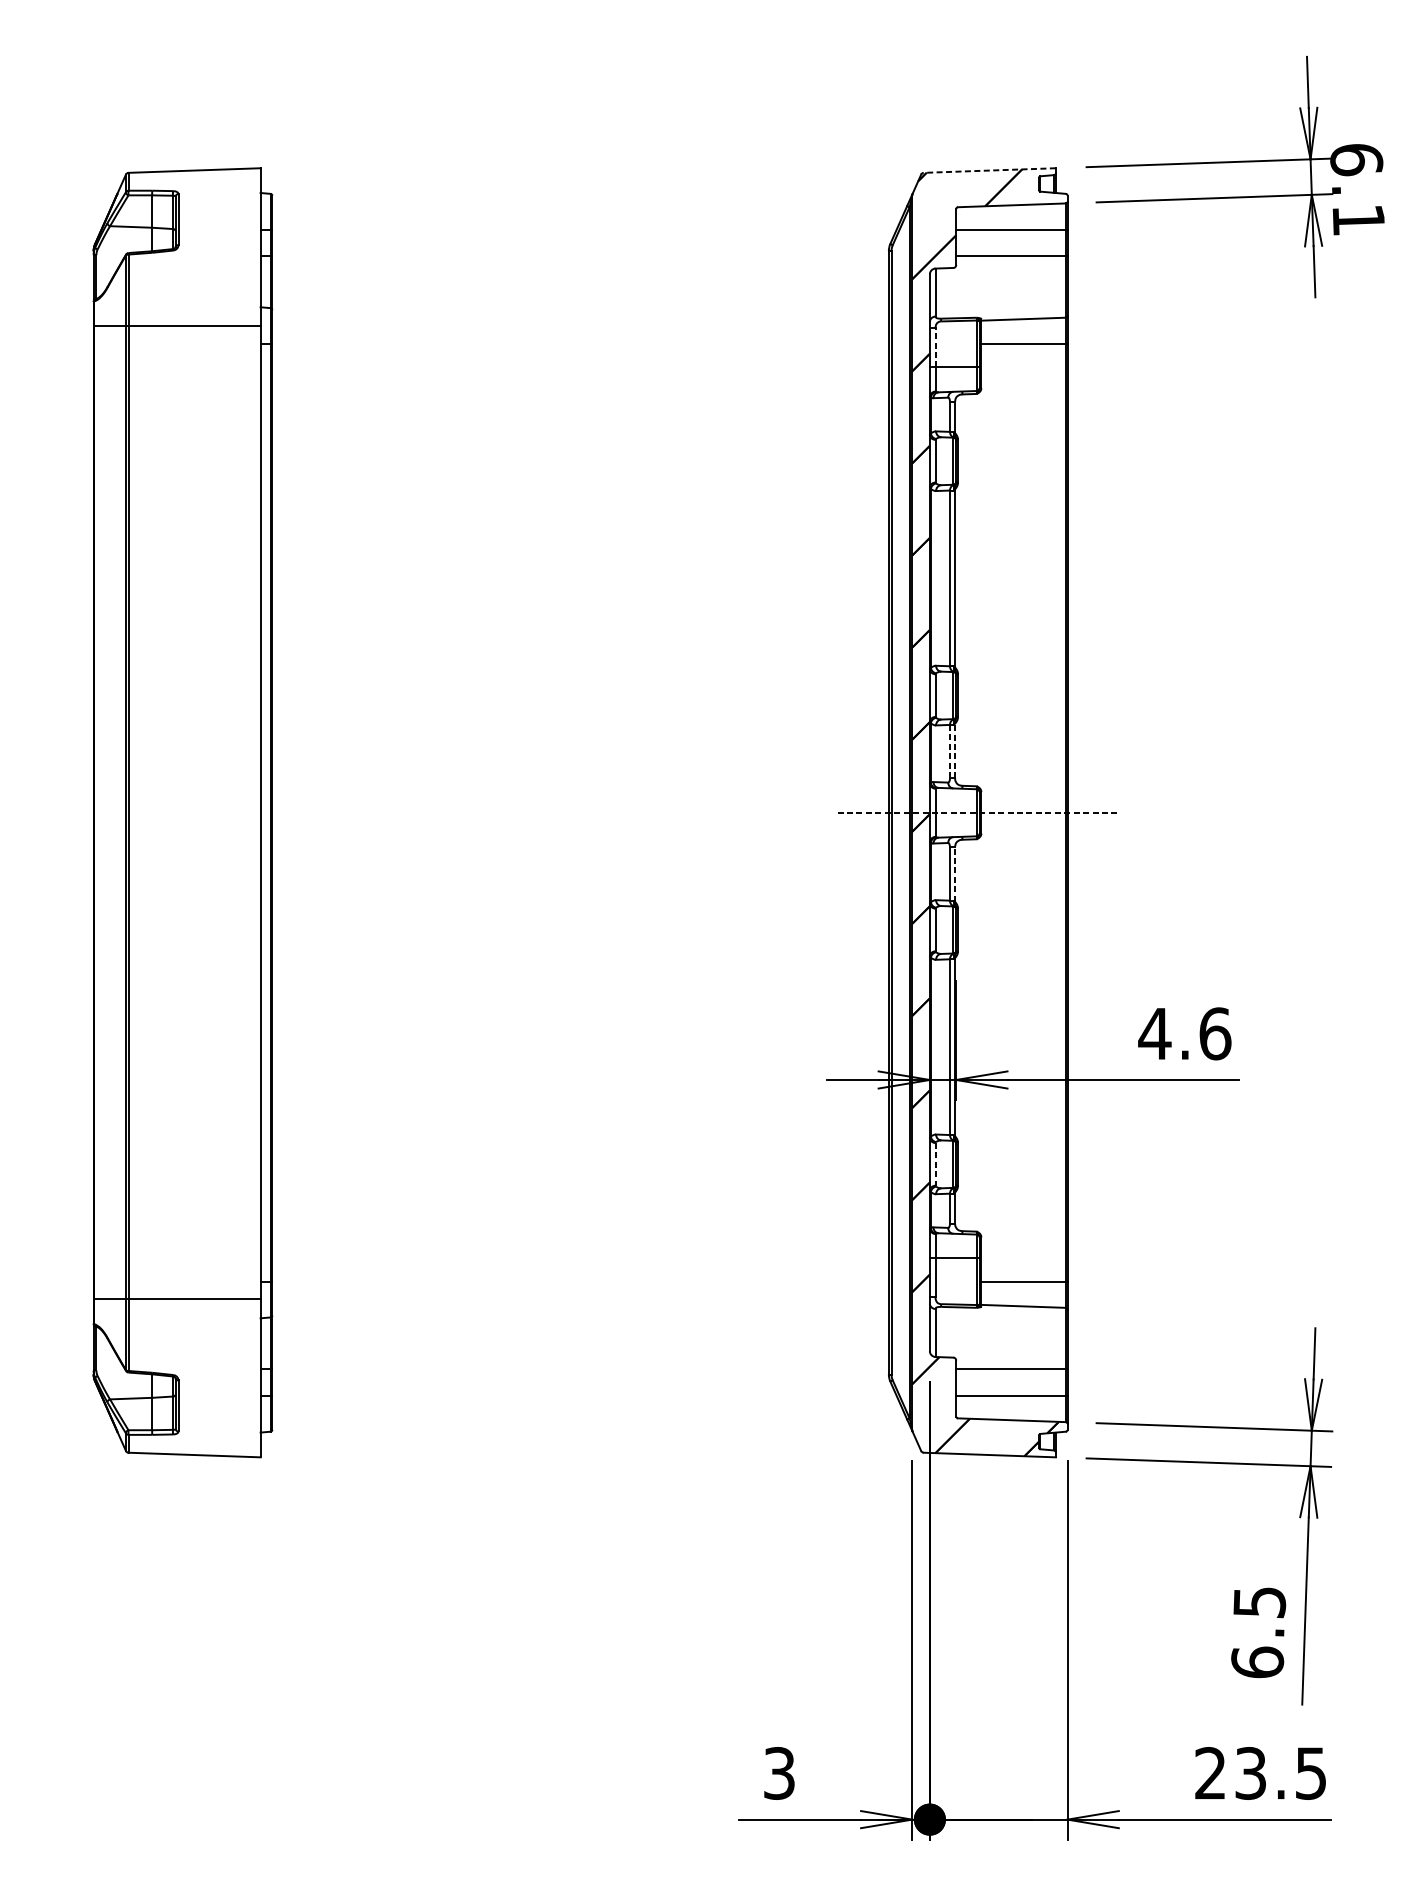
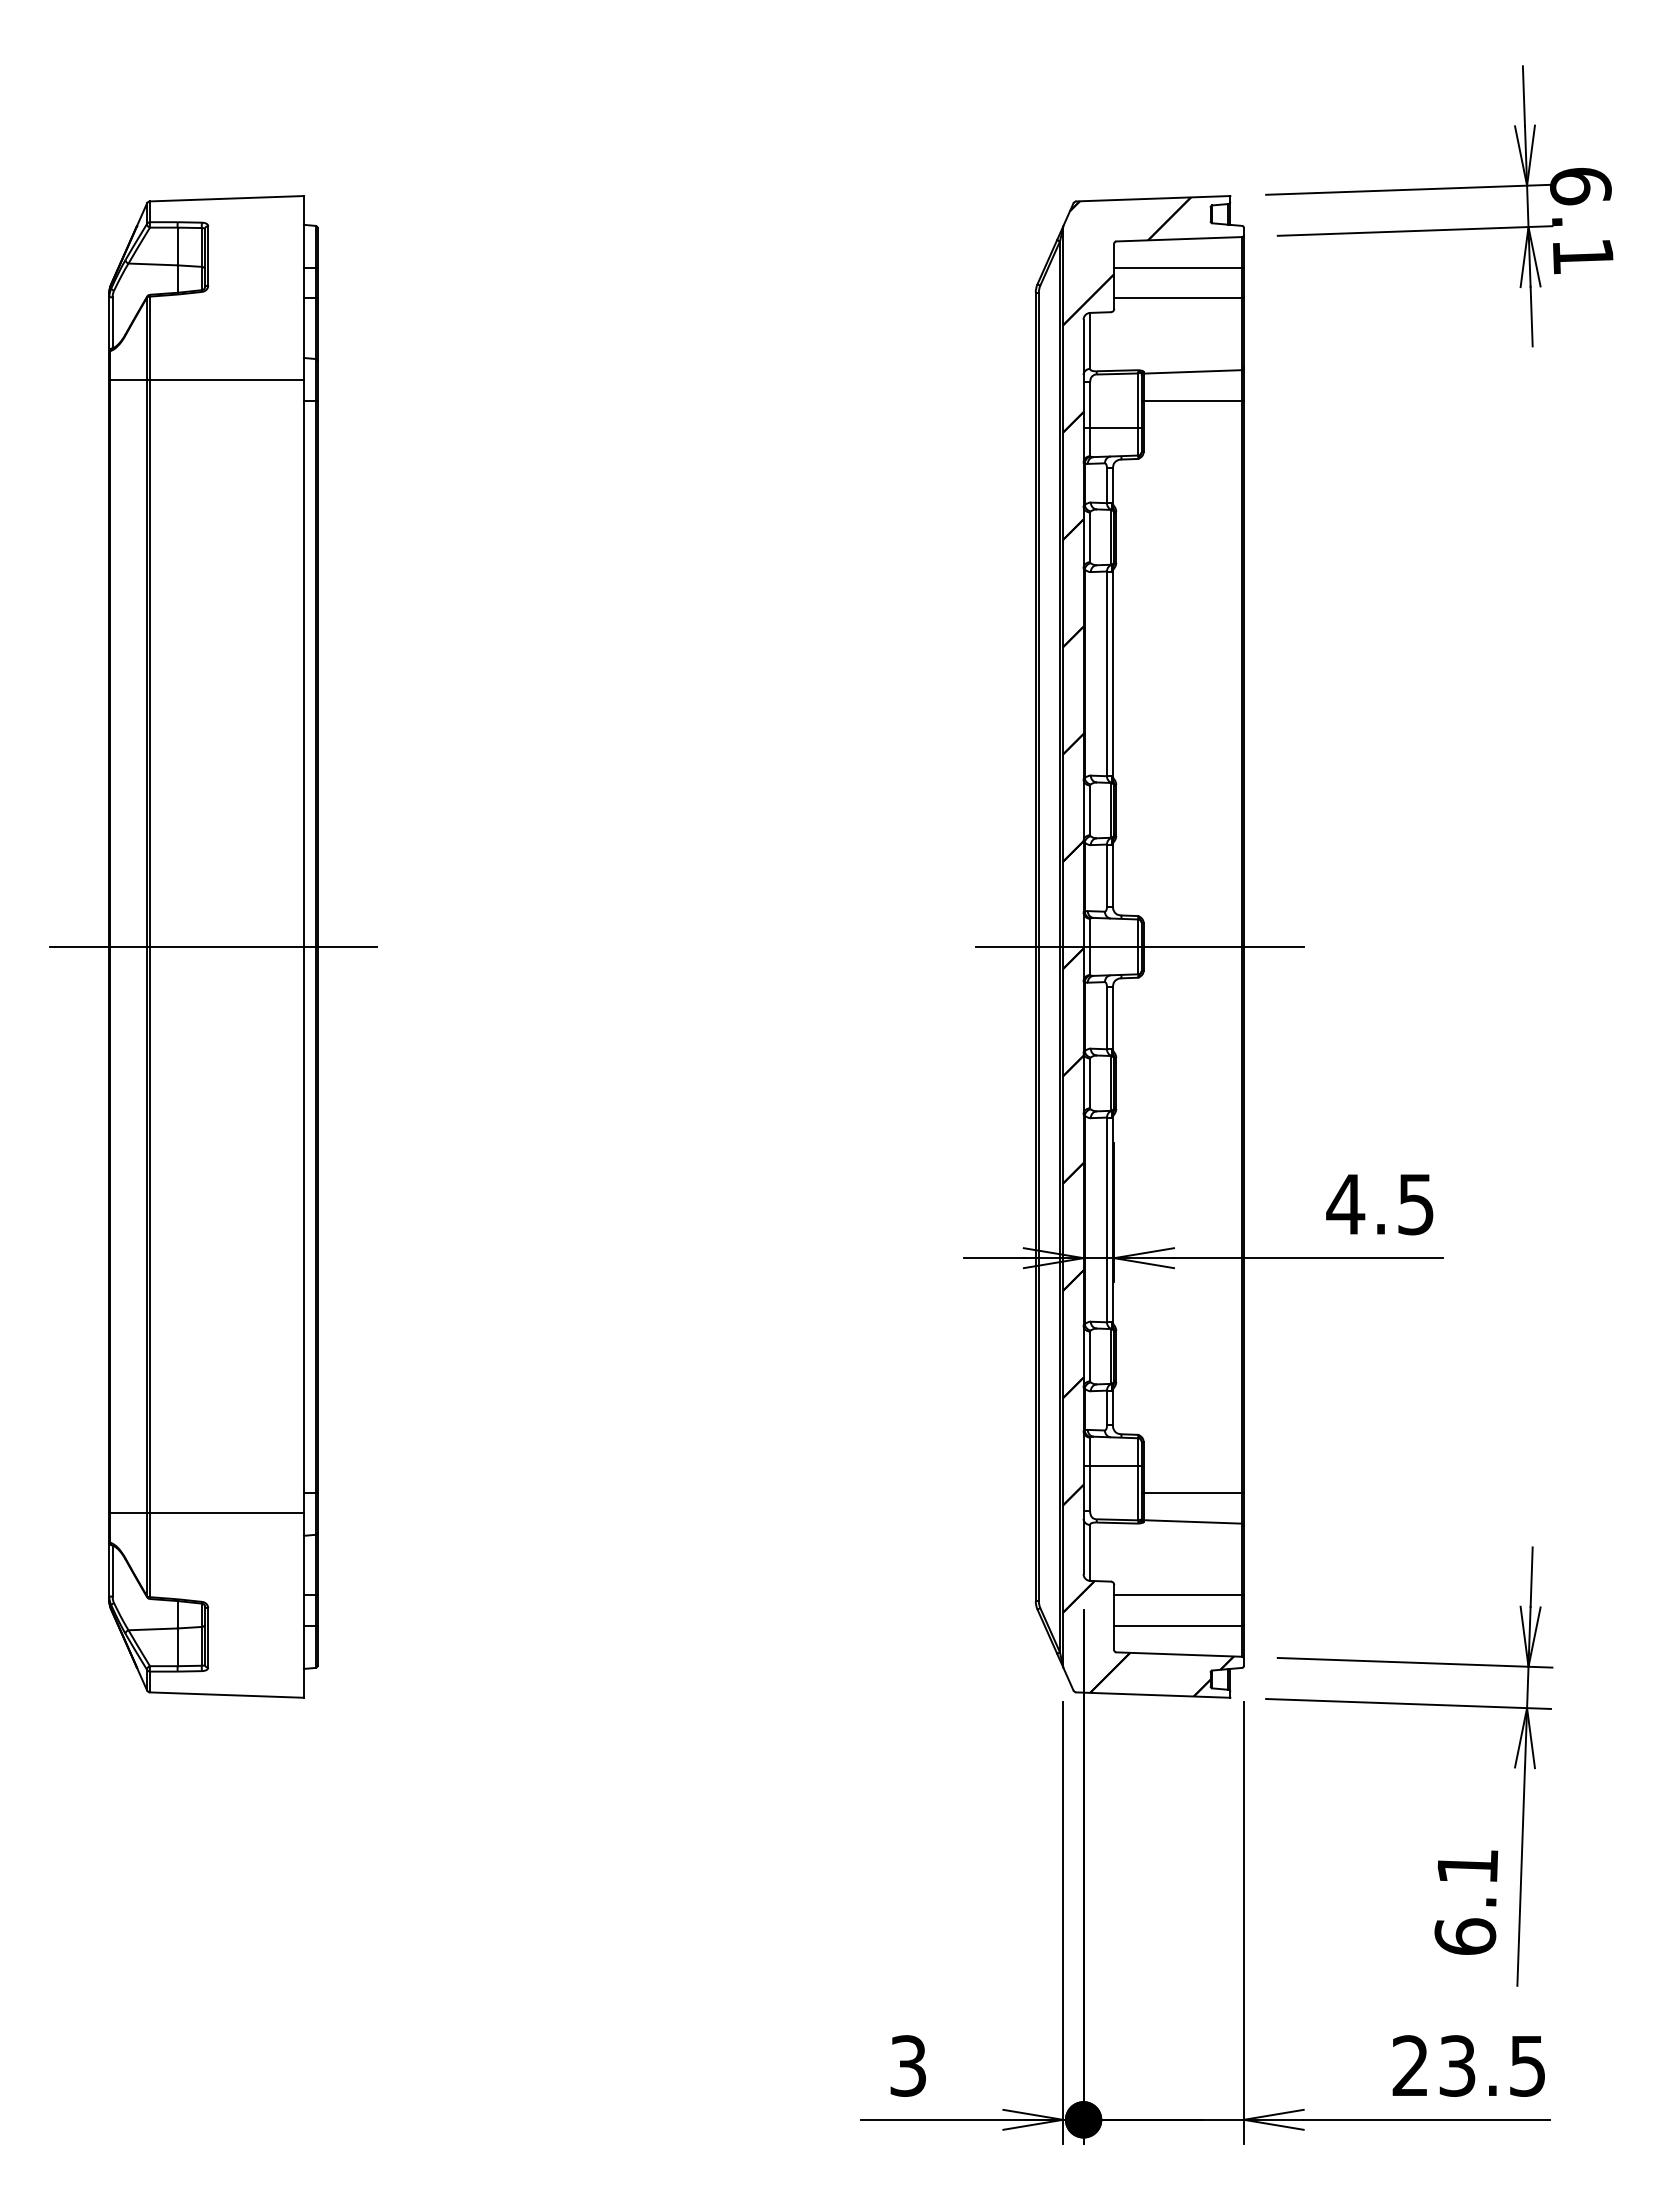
line: (989, 170) -> (1153, 198), dashed -> solid
line: (935, 348) -> (1090, 405), dashed -> solid
line: (954, 750) -> (1112, 874), dashed -> solid
line: (949, 752) -> (1106, 876), dashed -> solid
line: (183, 812) -> (213, 946), added
line: (977, 812) -> (1139, 946), dashed -> solid
line: (954, 874) -> (1112, 1018), dashed -> solid
text: (1215, 1033) -> (1416, 1204), 4.6 -> 4.5
line: (935, 1164) -> (1090, 1356), dashed -> solid
text: (1259, 1603) -> (1467, 1867), 6.5 -> 6.1

